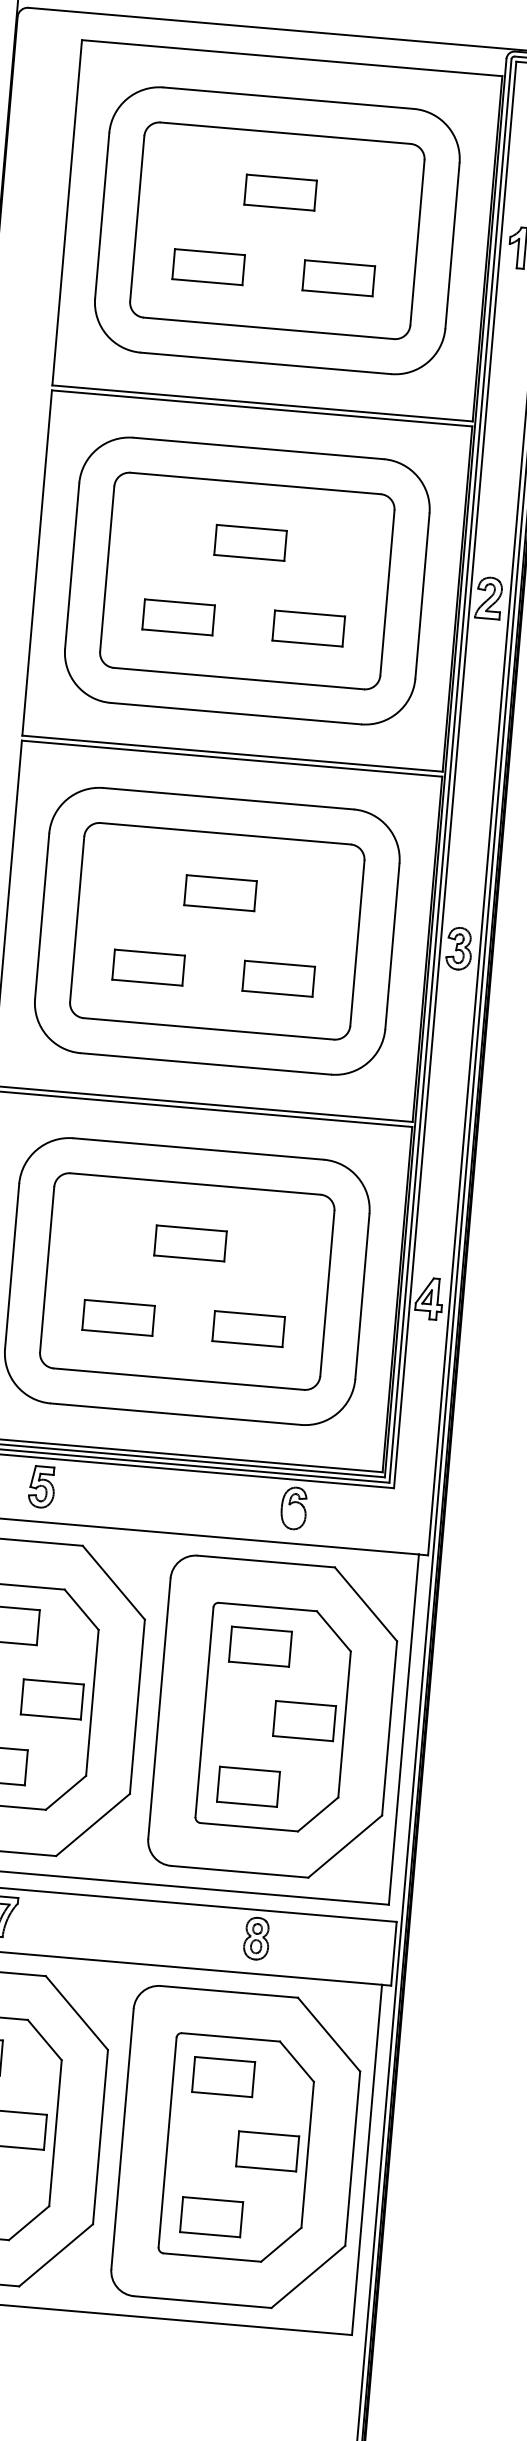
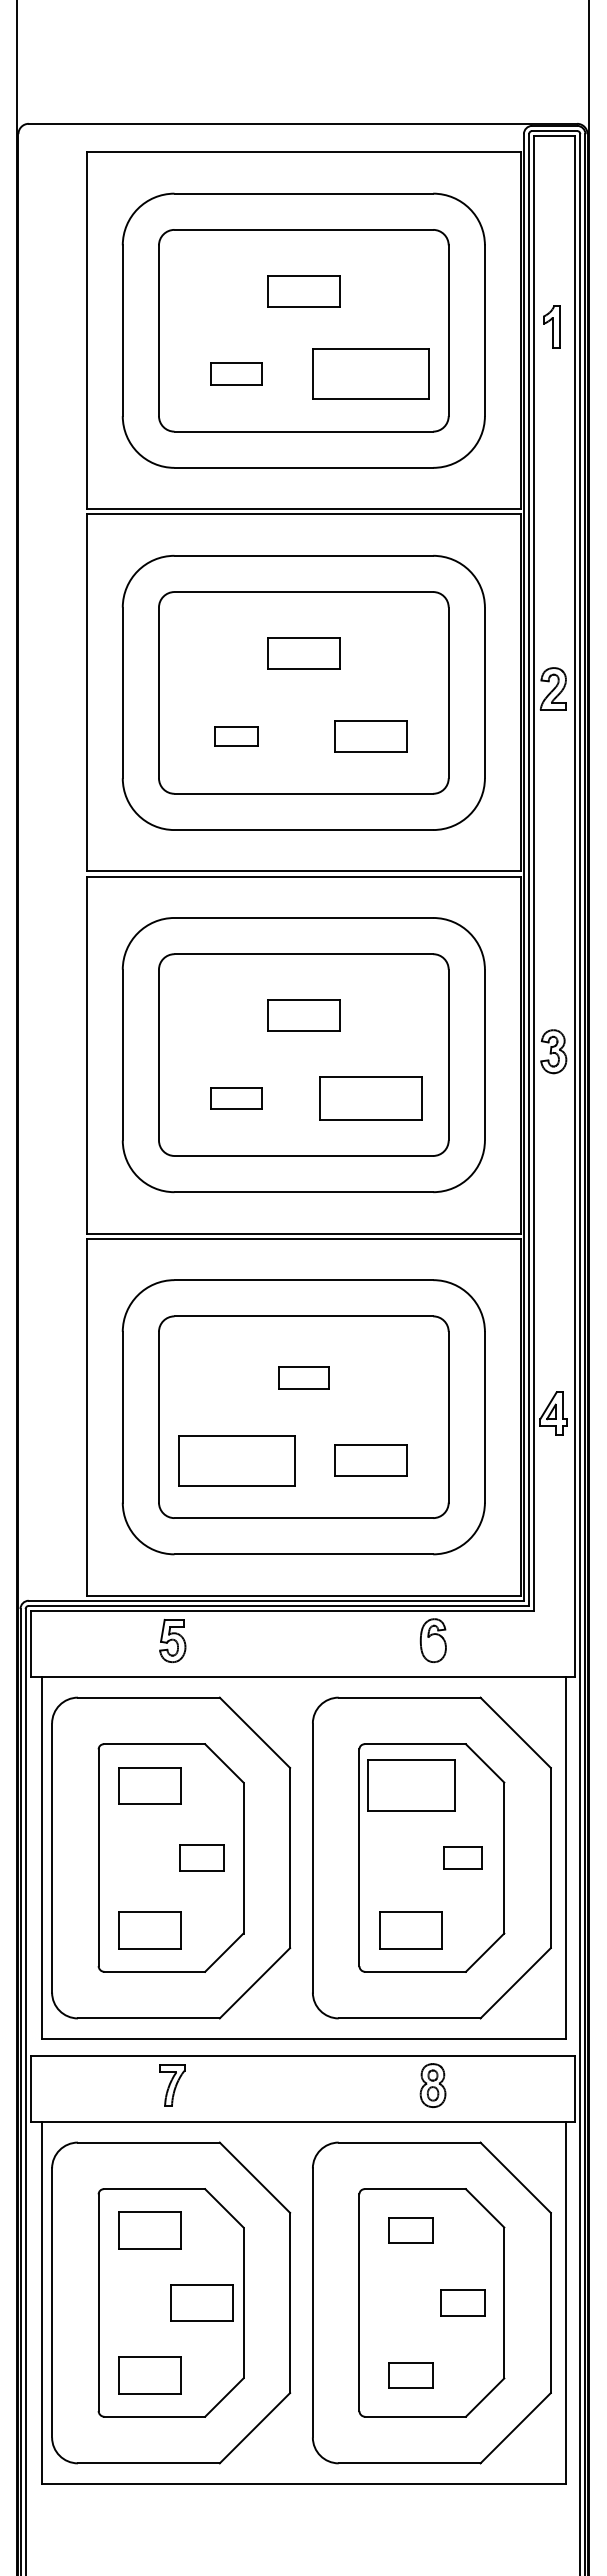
part: (208, 267) -> (236, 374), size x0.7
part: (338, 278) -> (370, 374), size x1.6
part: (178, 617) -> (236, 736), size x0.6
part: (148, 967) -> (236, 1098), size x0.7
part: (278, 978) -> (370, 1098), size x1.4
part: (190, 1243) -> (303, 1377), size x0.7
part: (118, 1317) -> (236, 1460), size x1.6
part: (259, 1646) -> (410, 1785), size x1.4
part: (51, 1698) -> (201, 1857), size x0.7
part: (304, 1720) -> (462, 1857), size x0.6
part: (222, 2076) -> (410, 2230), size x0.7
part: (267, 2150) -> (462, 2302), size x0.7
part: (210, 2217) -> (410, 2375), size x0.7

